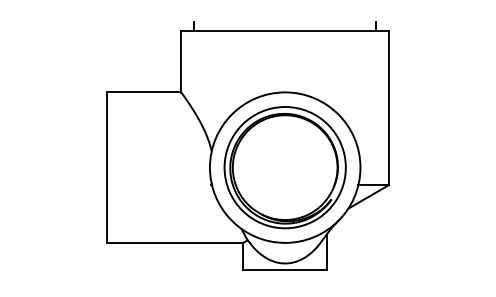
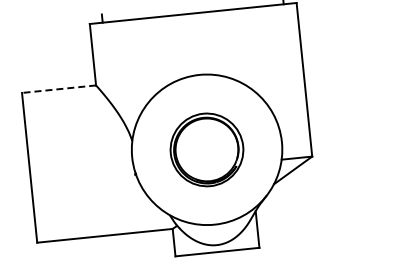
line: (143, 92) -> (58, 89), solid -> dashed
part: (284, 167) -> (206, 149), size x0.6

